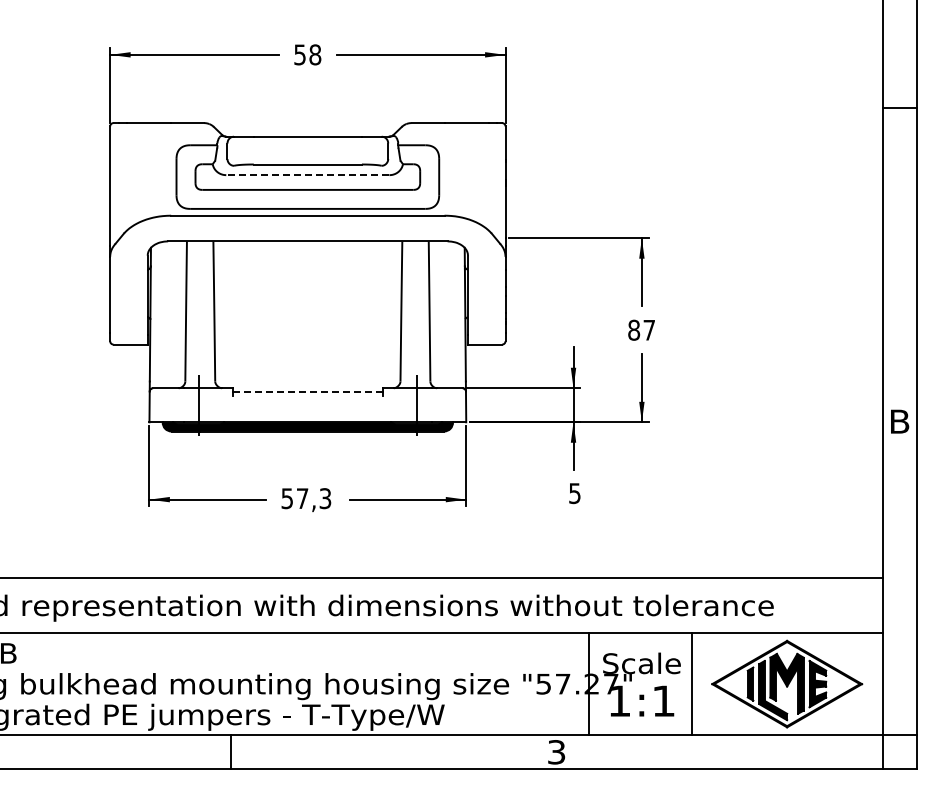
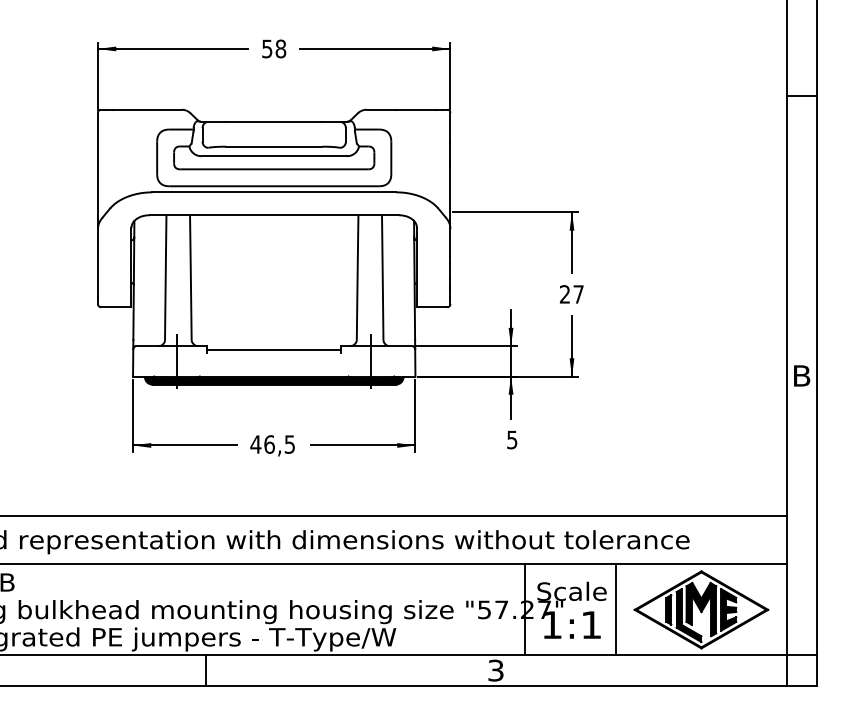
line: (307, 175) -> (273, 156), dashed -> solid
text: (634, 329) -> (565, 293), 87 -> 27
line: (307, 392) -> (273, 349), dashed -> solid
text: (306, 498) -> (273, 444), 57,3 -> 46,5

